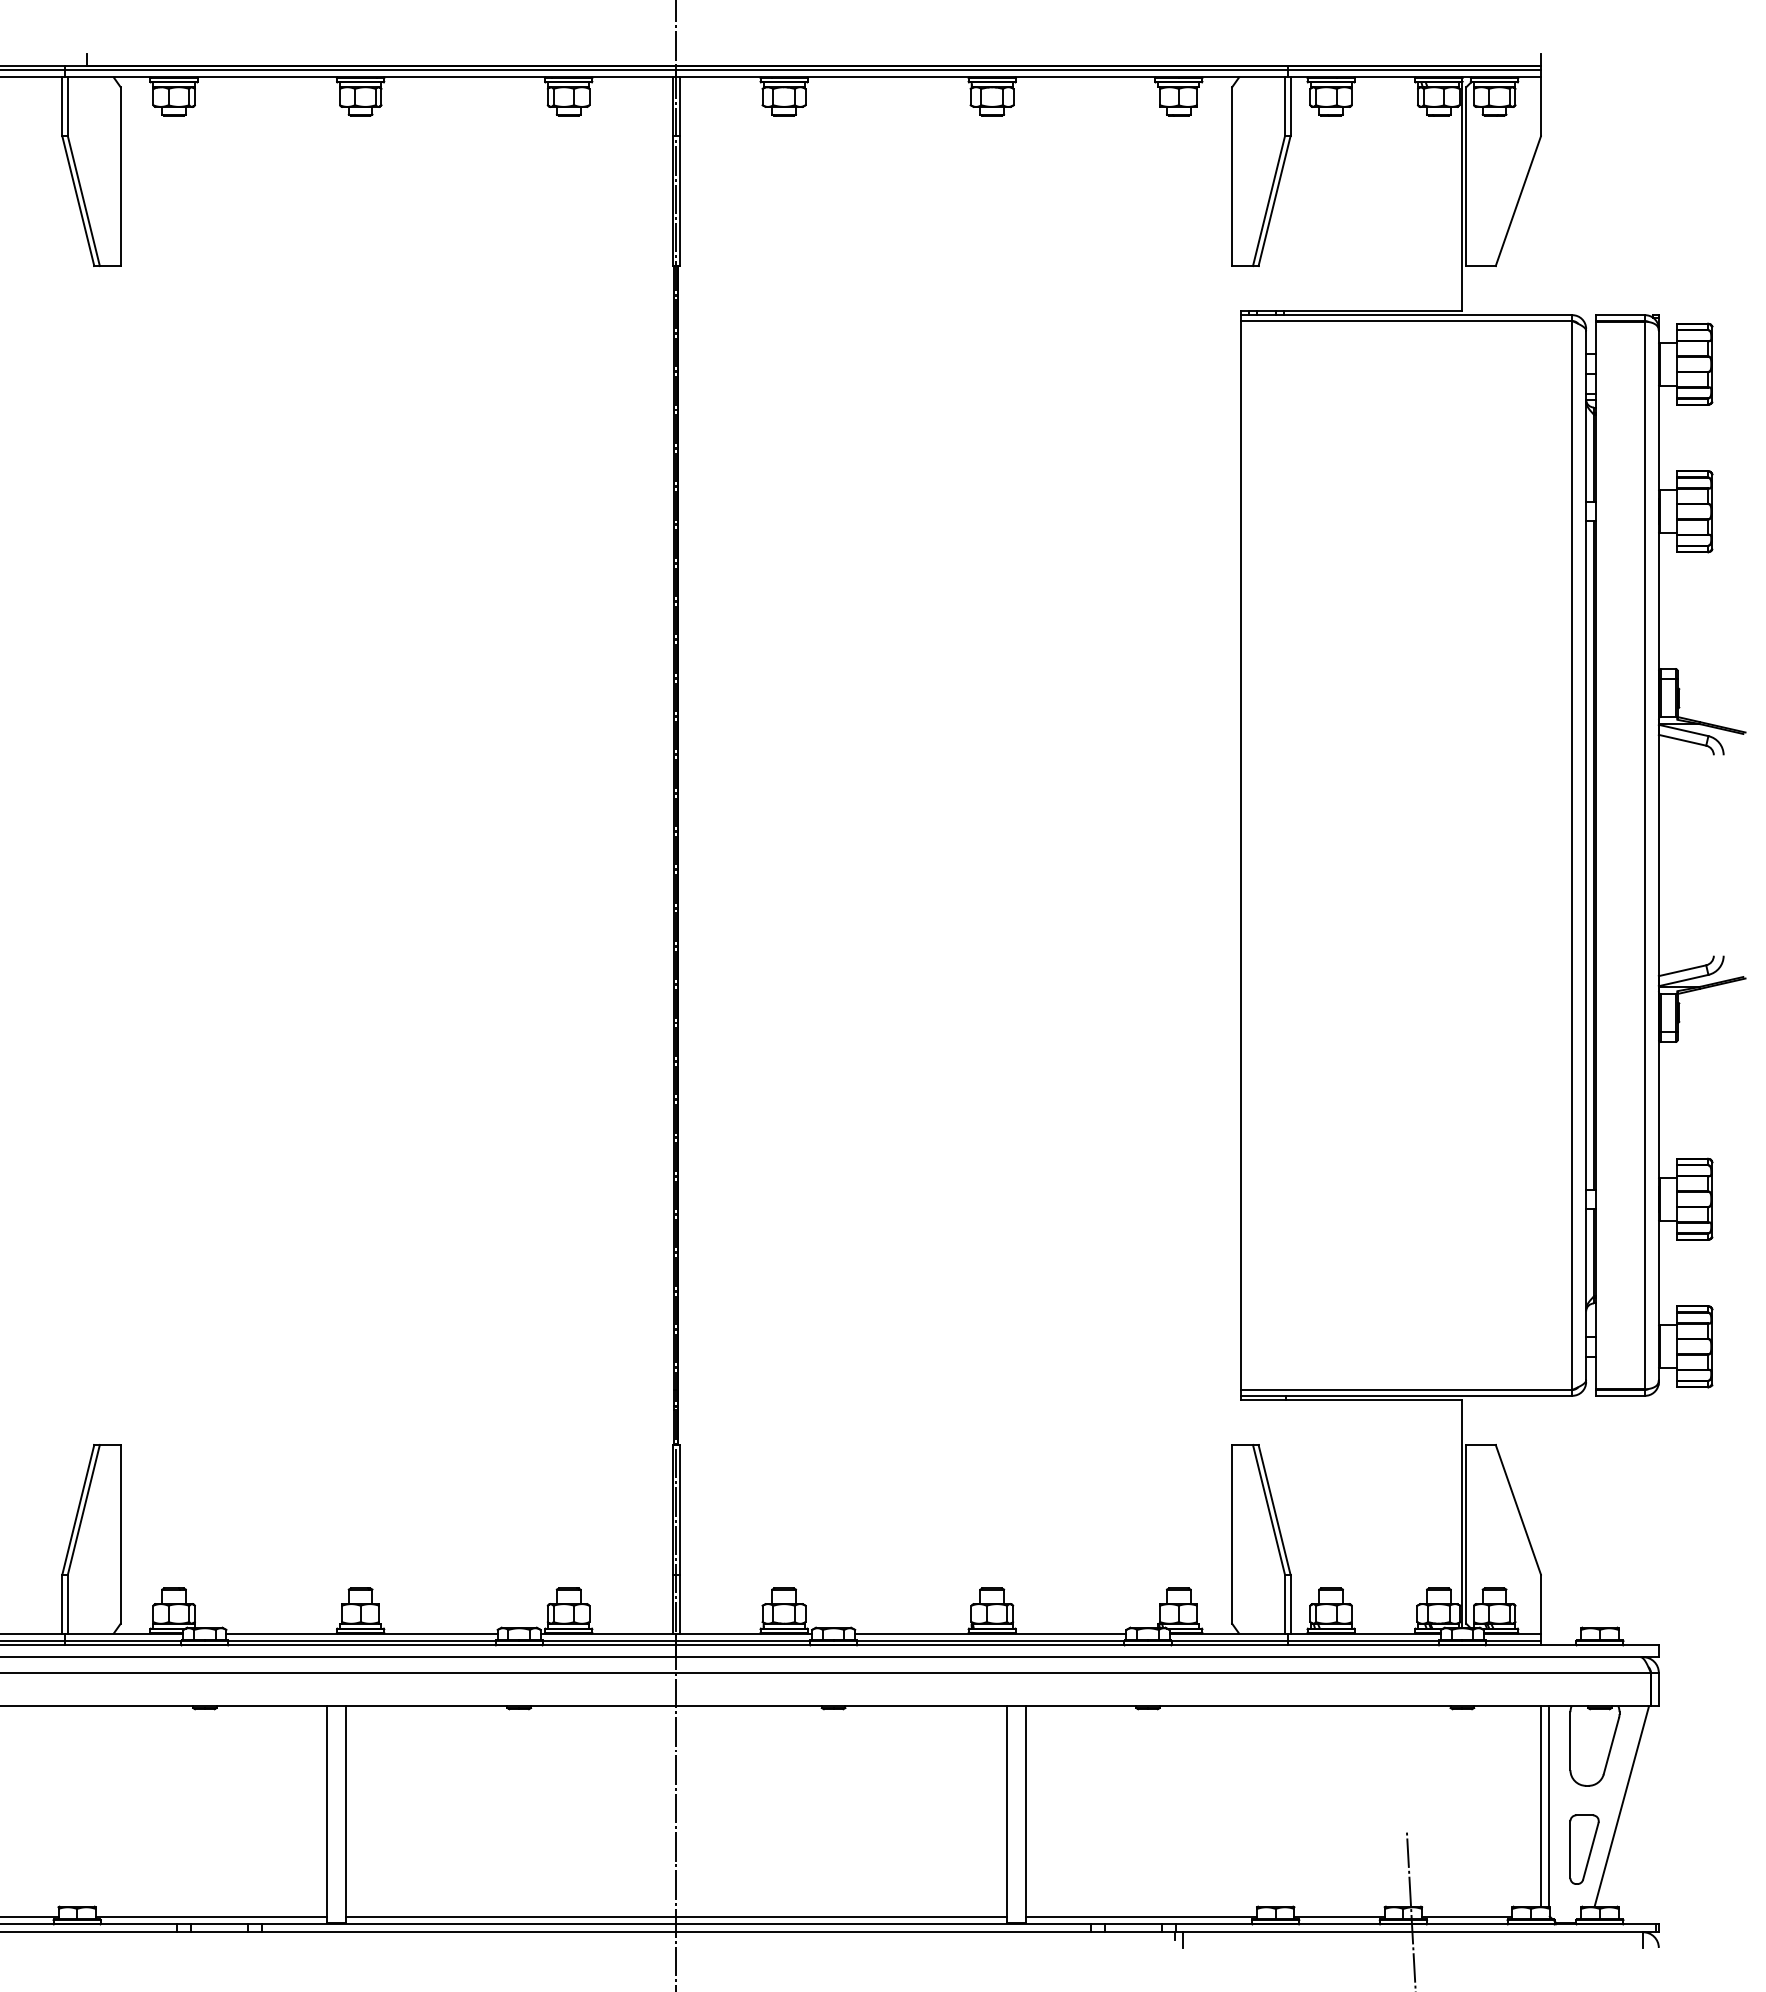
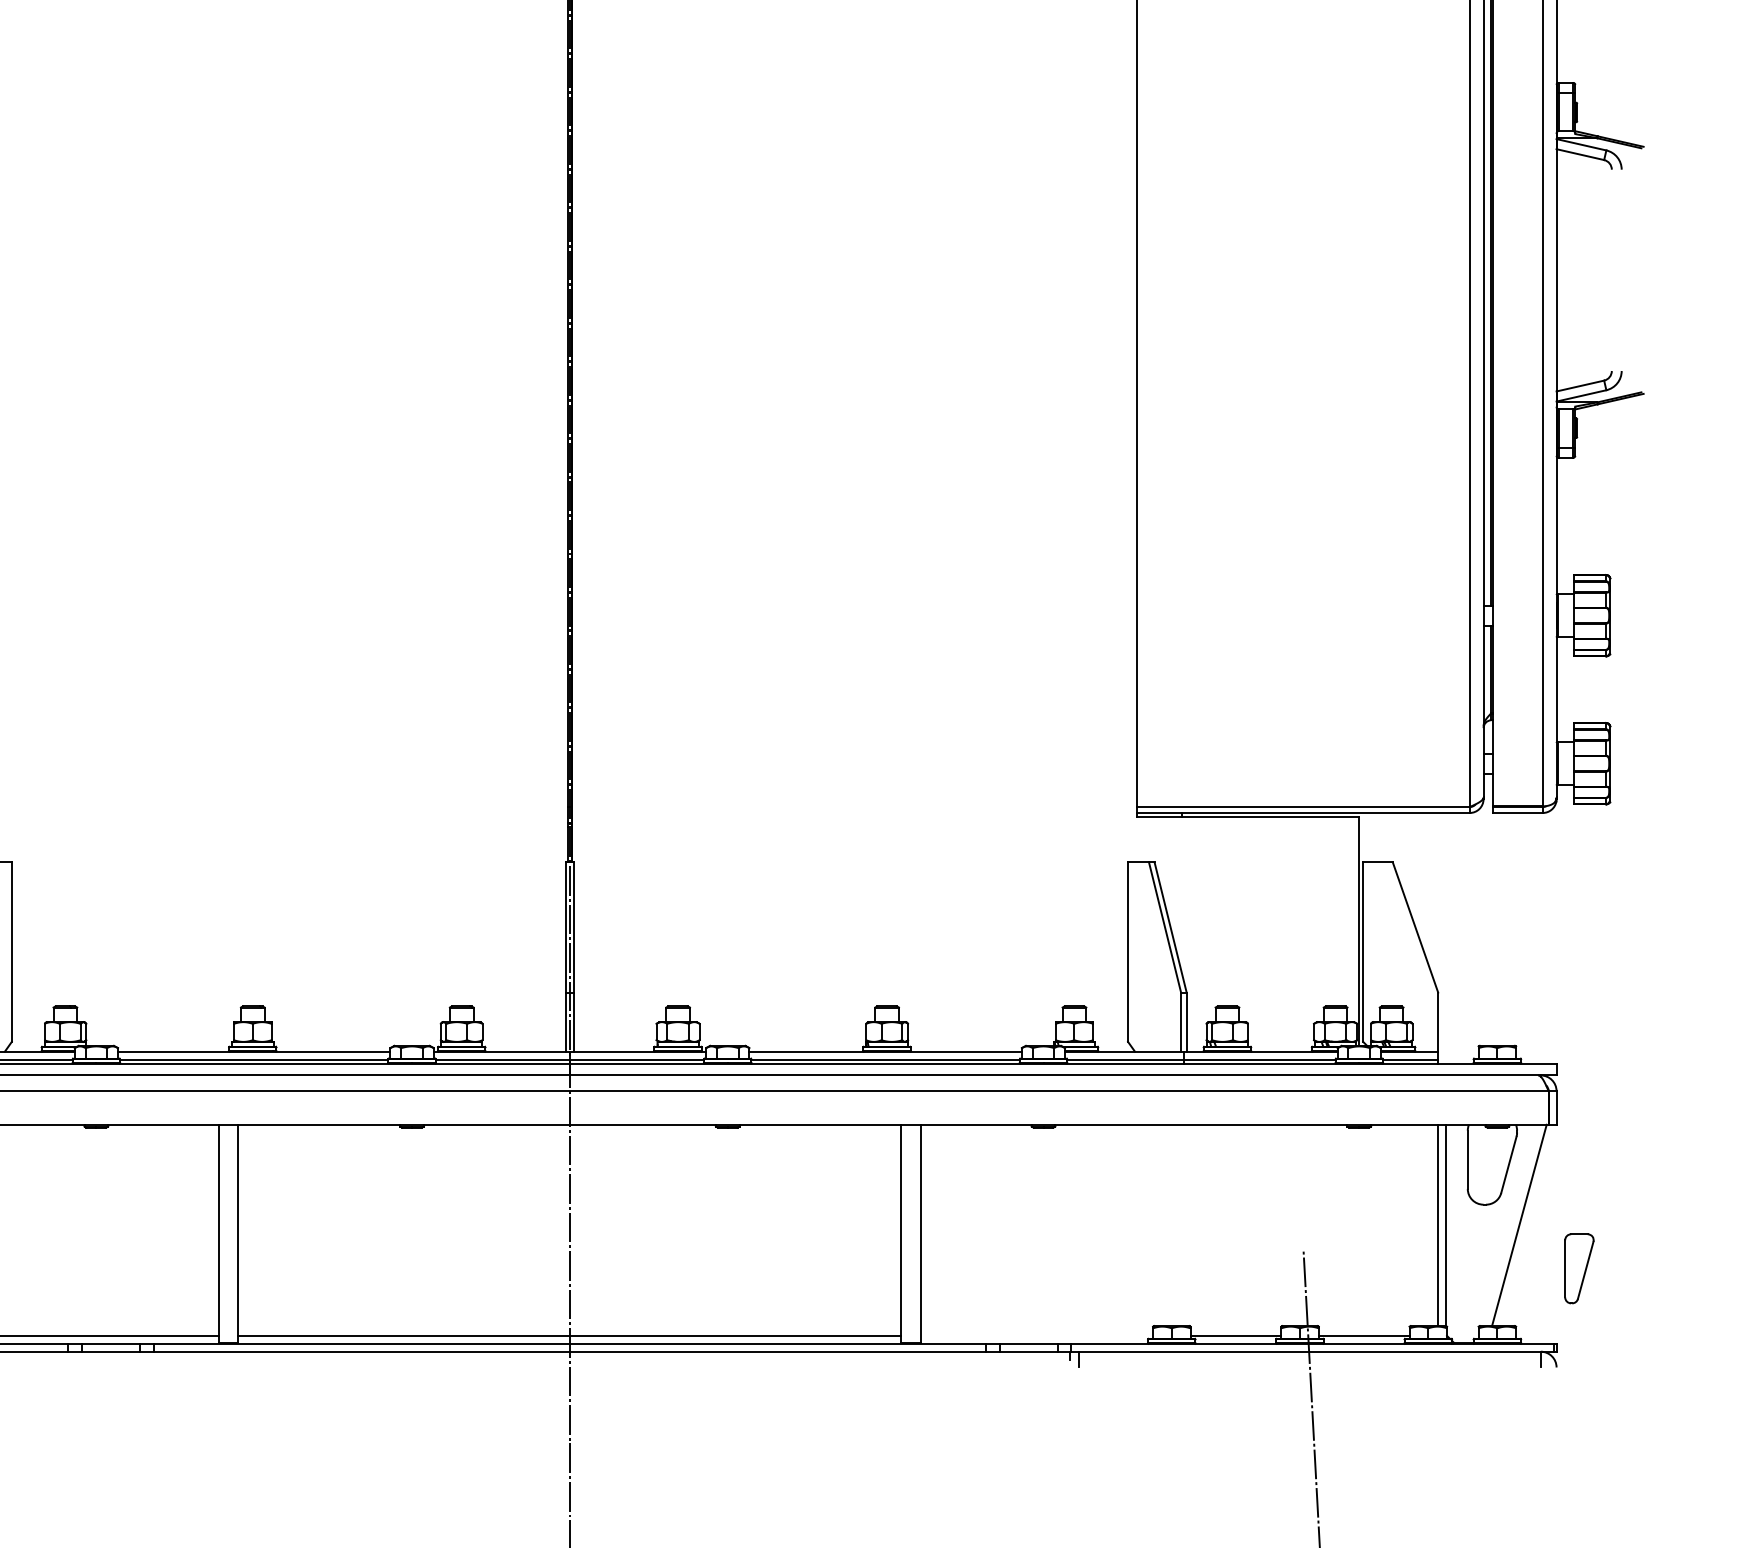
part: (1584, 1849) -> (1579, 1268), moved
line: (1141, 1916) -> (1037, 1335), removed

